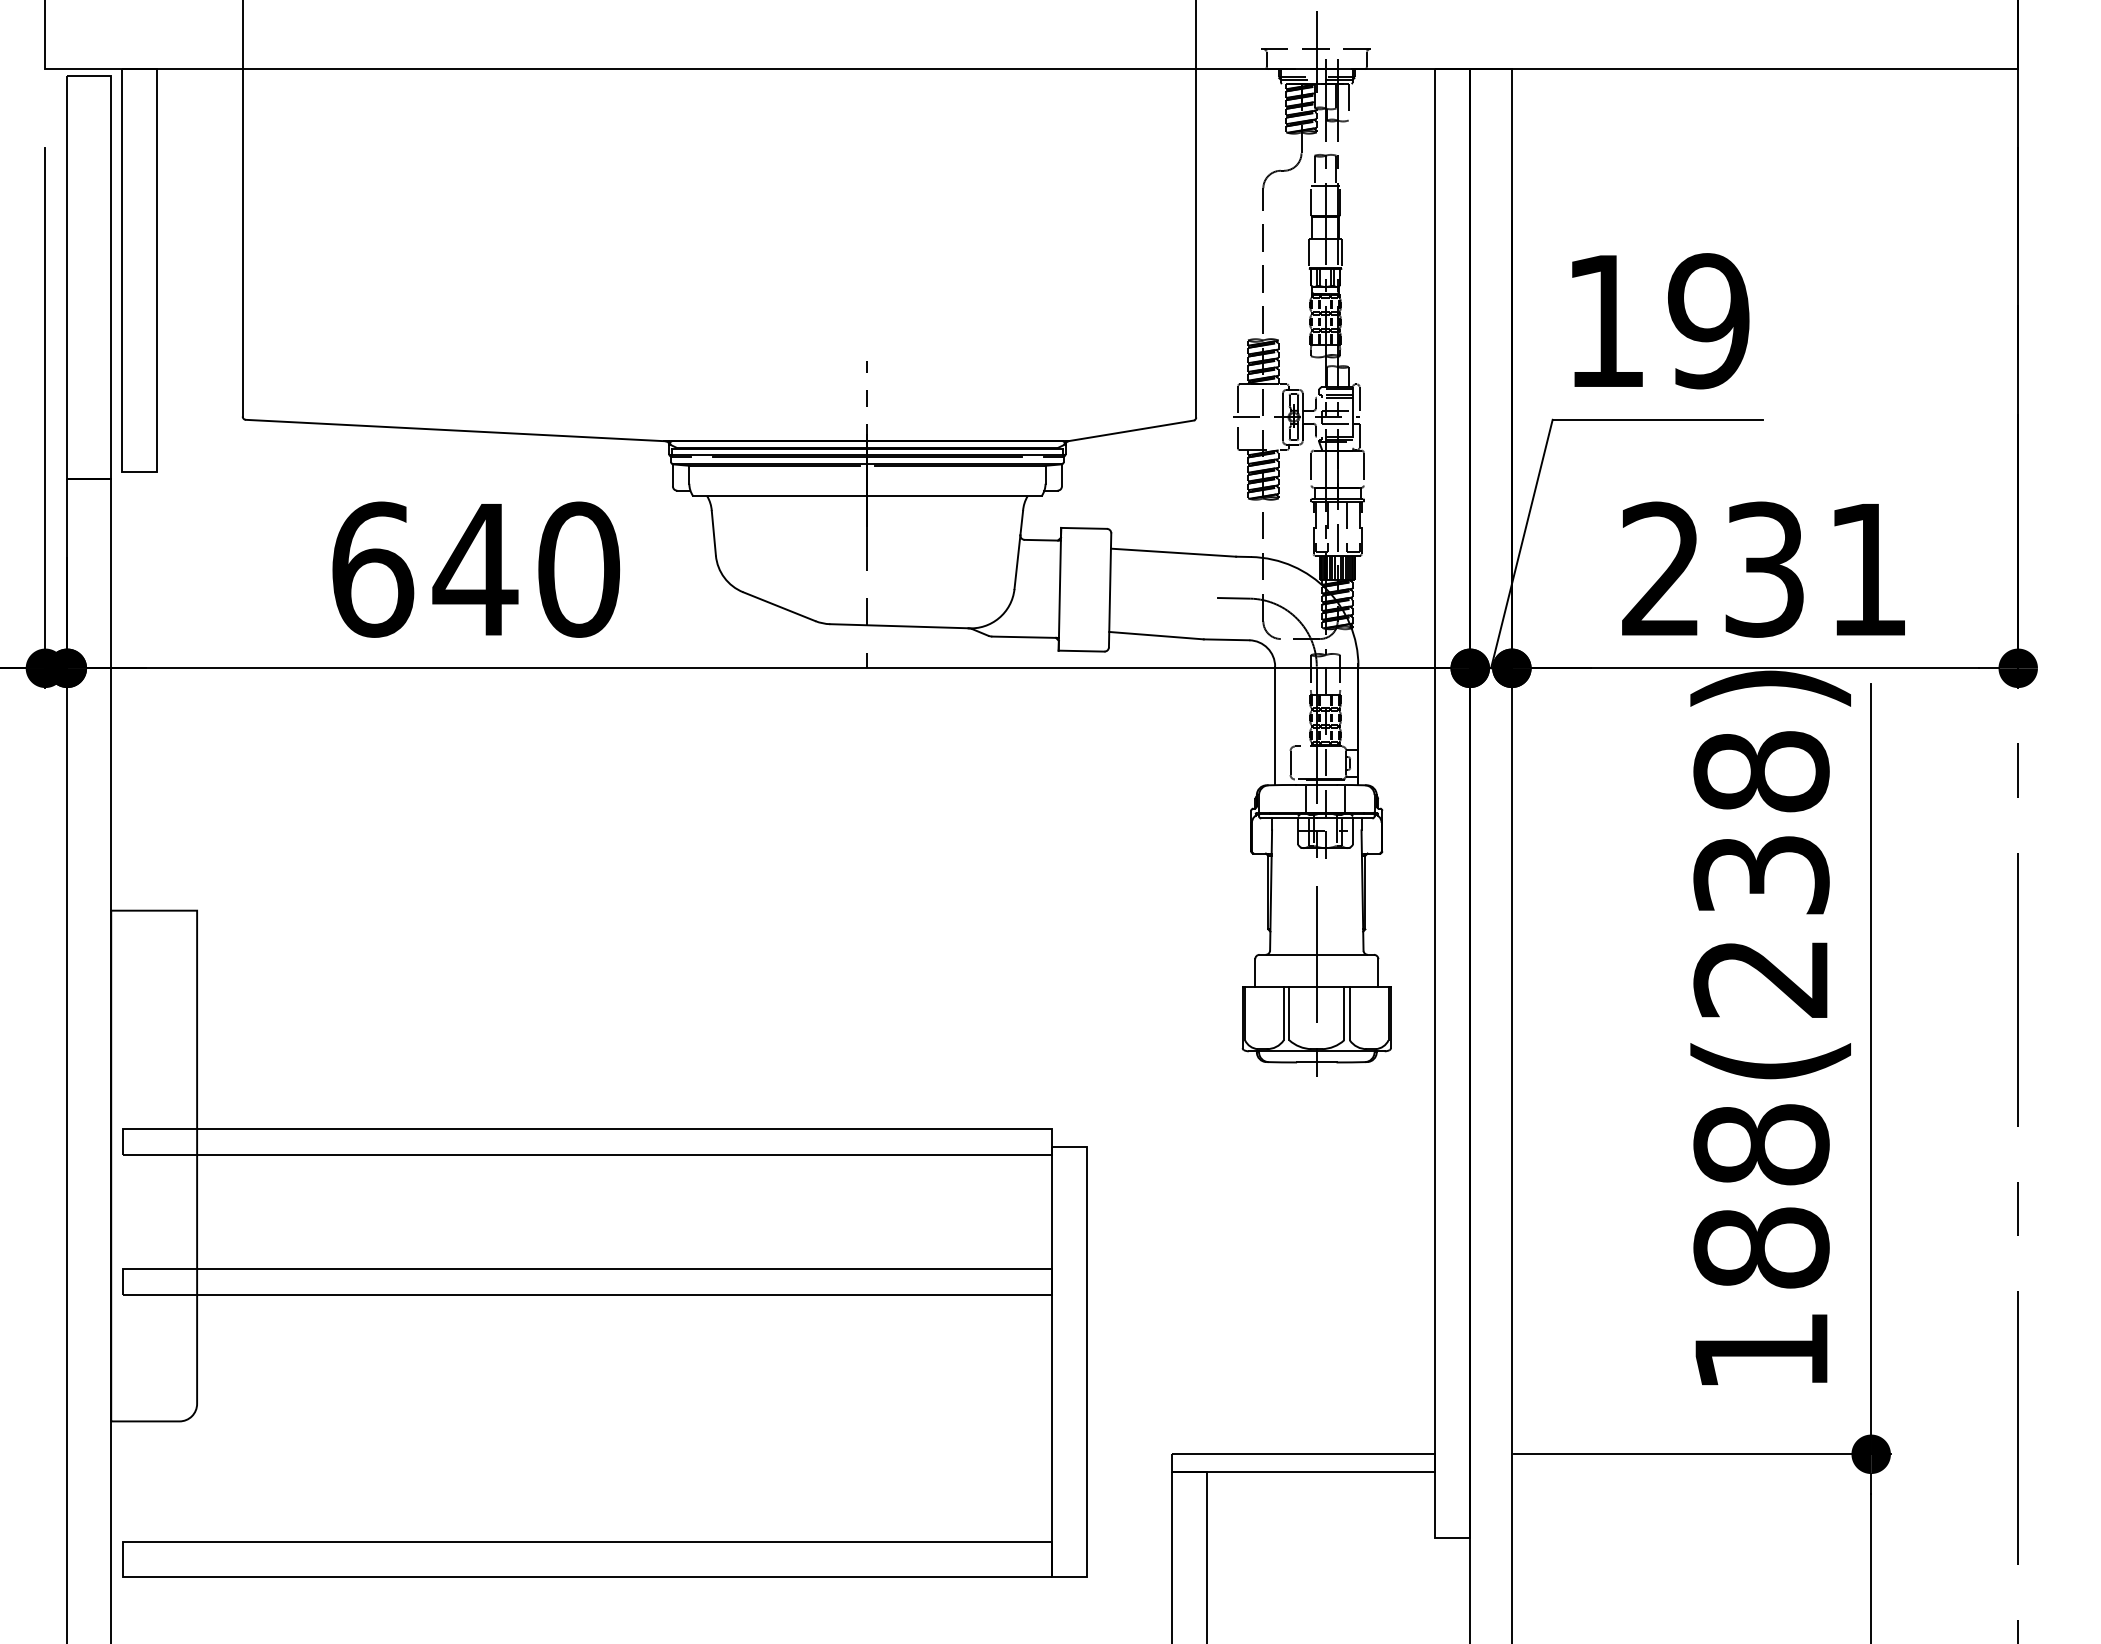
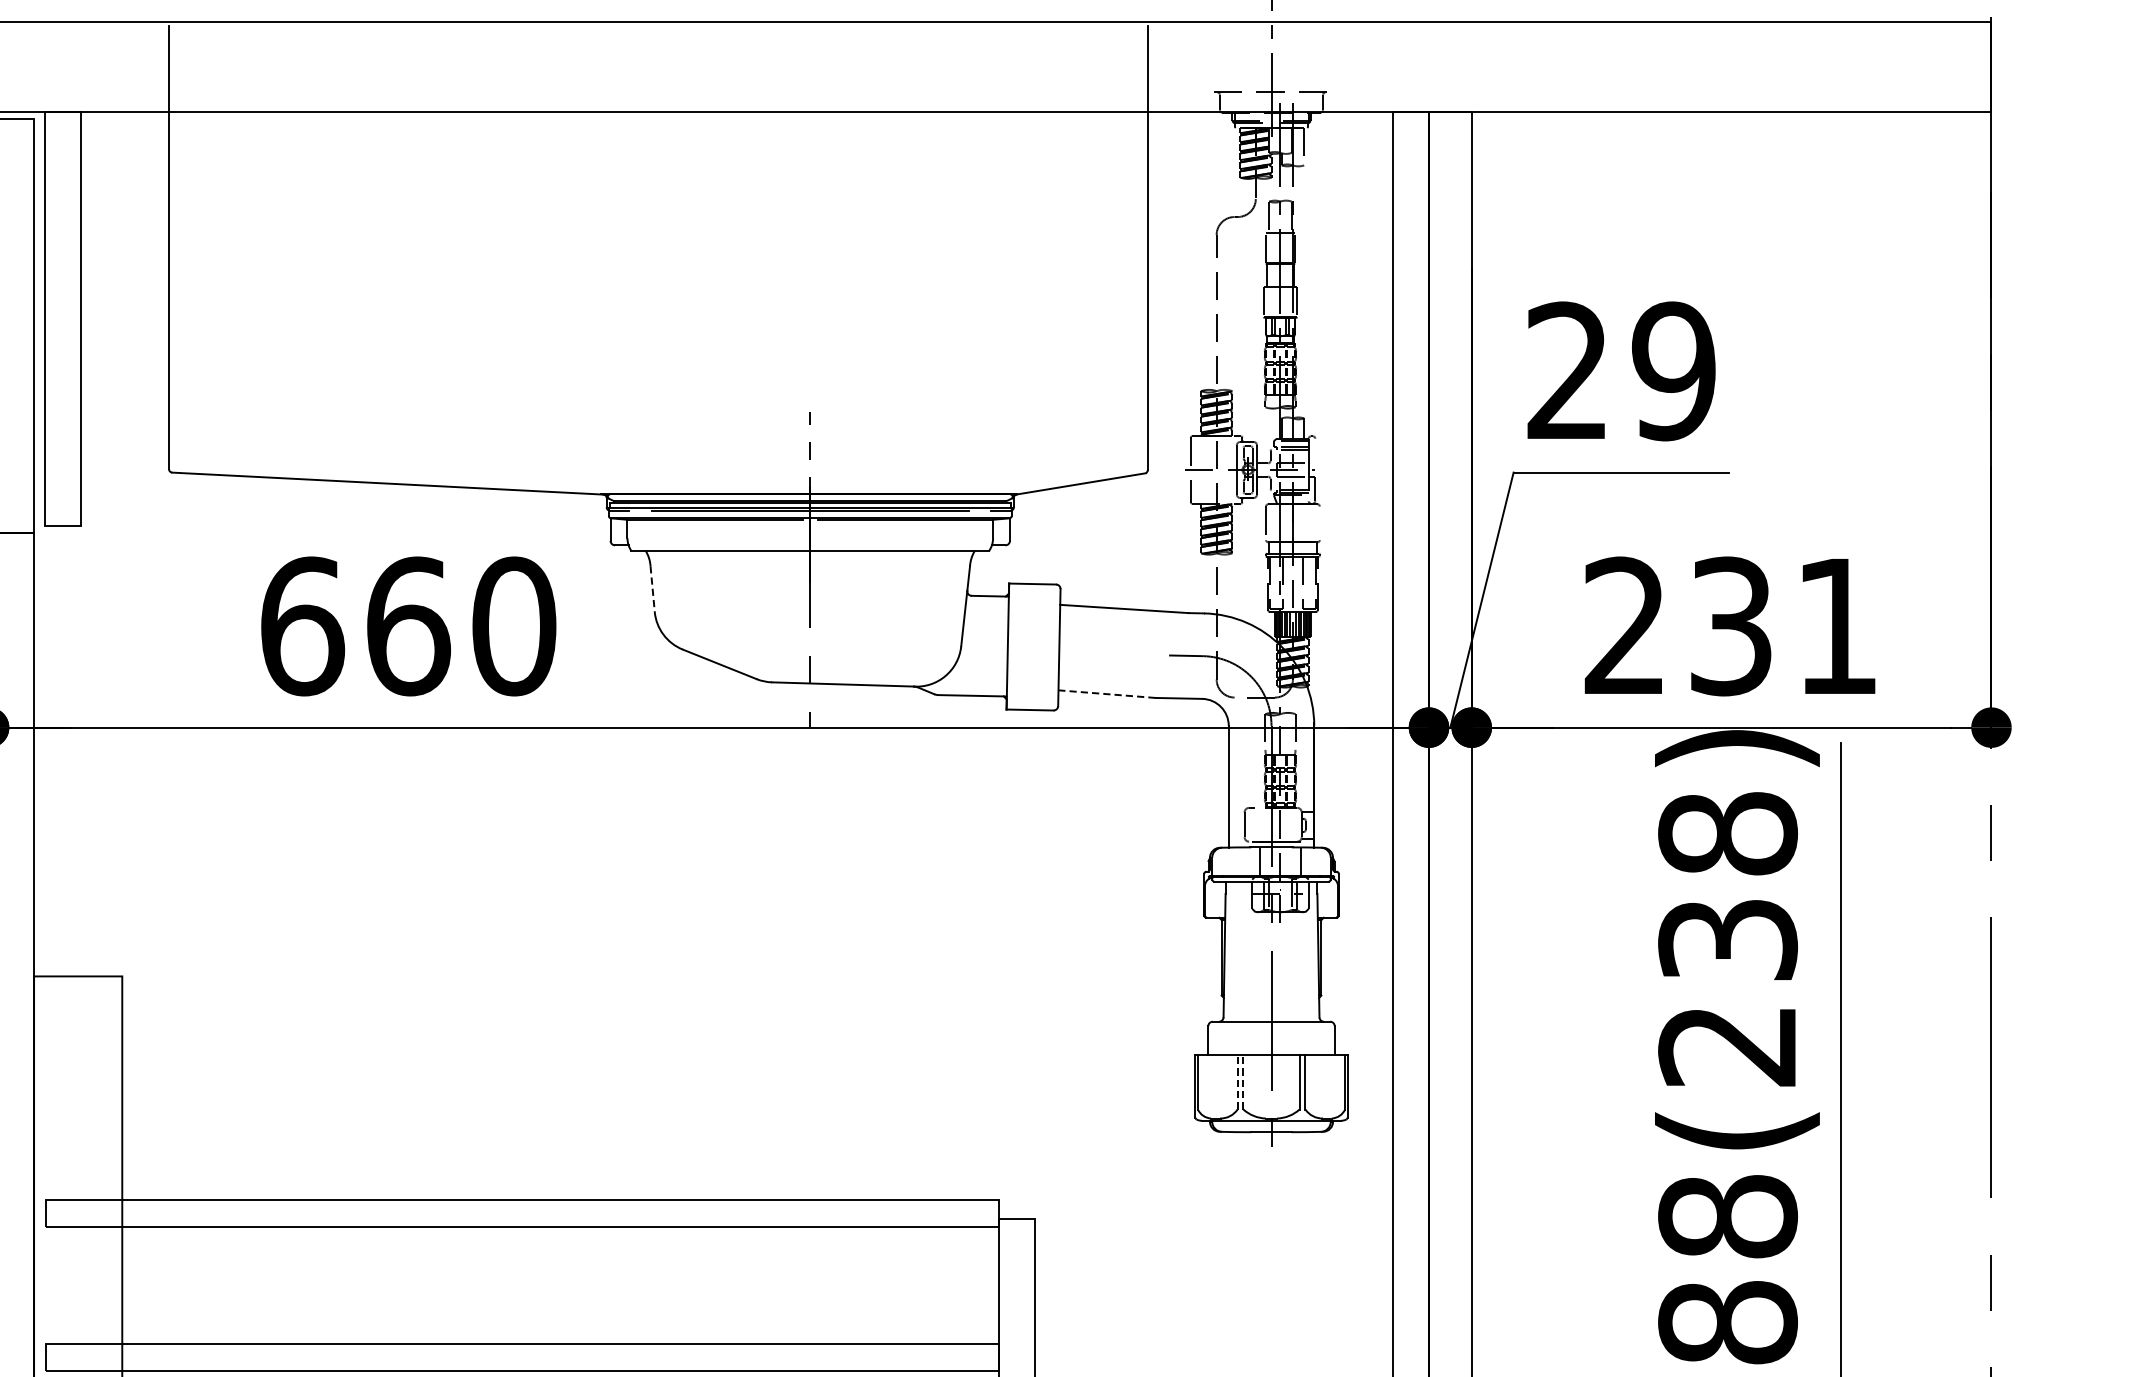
text: (1604, 319) -> (1566, 369), 19 -> 29
line: (1359, 398) -> (1315, 450), removed
line: (1363, 468) -> (1319, 522), removed
line: (713, 533) -> (652, 589), solid -> dashed
text: (475, 569) -> (407, 626), 640 -> 660
line: (1156, 635) -> (1106, 693), solid -> dashed
line: (1283, 1013) -> (1237, 1081), solid -> dashed
line: (1289, 1013) -> (1243, 1081), solid -> dashed

